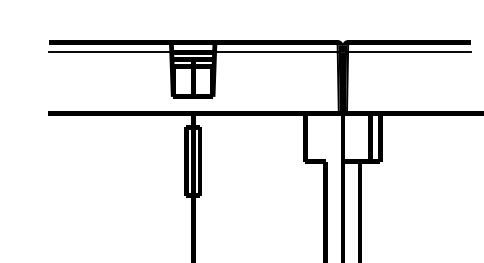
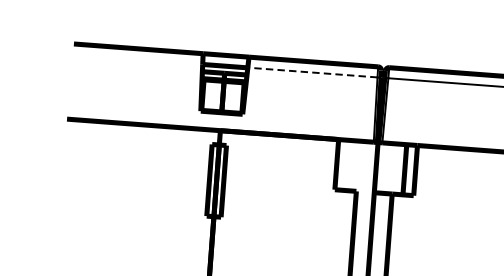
line: (109, 52) -> (137, 59), removed
line: (276, 52) -> (313, 72), solid -> dashed

